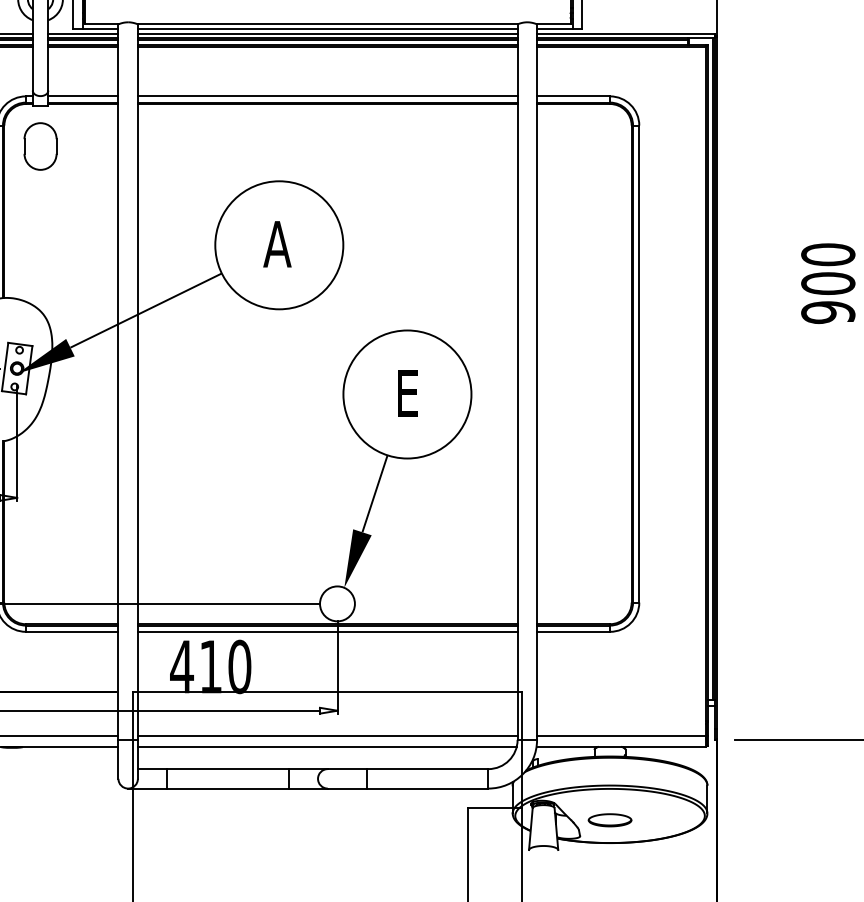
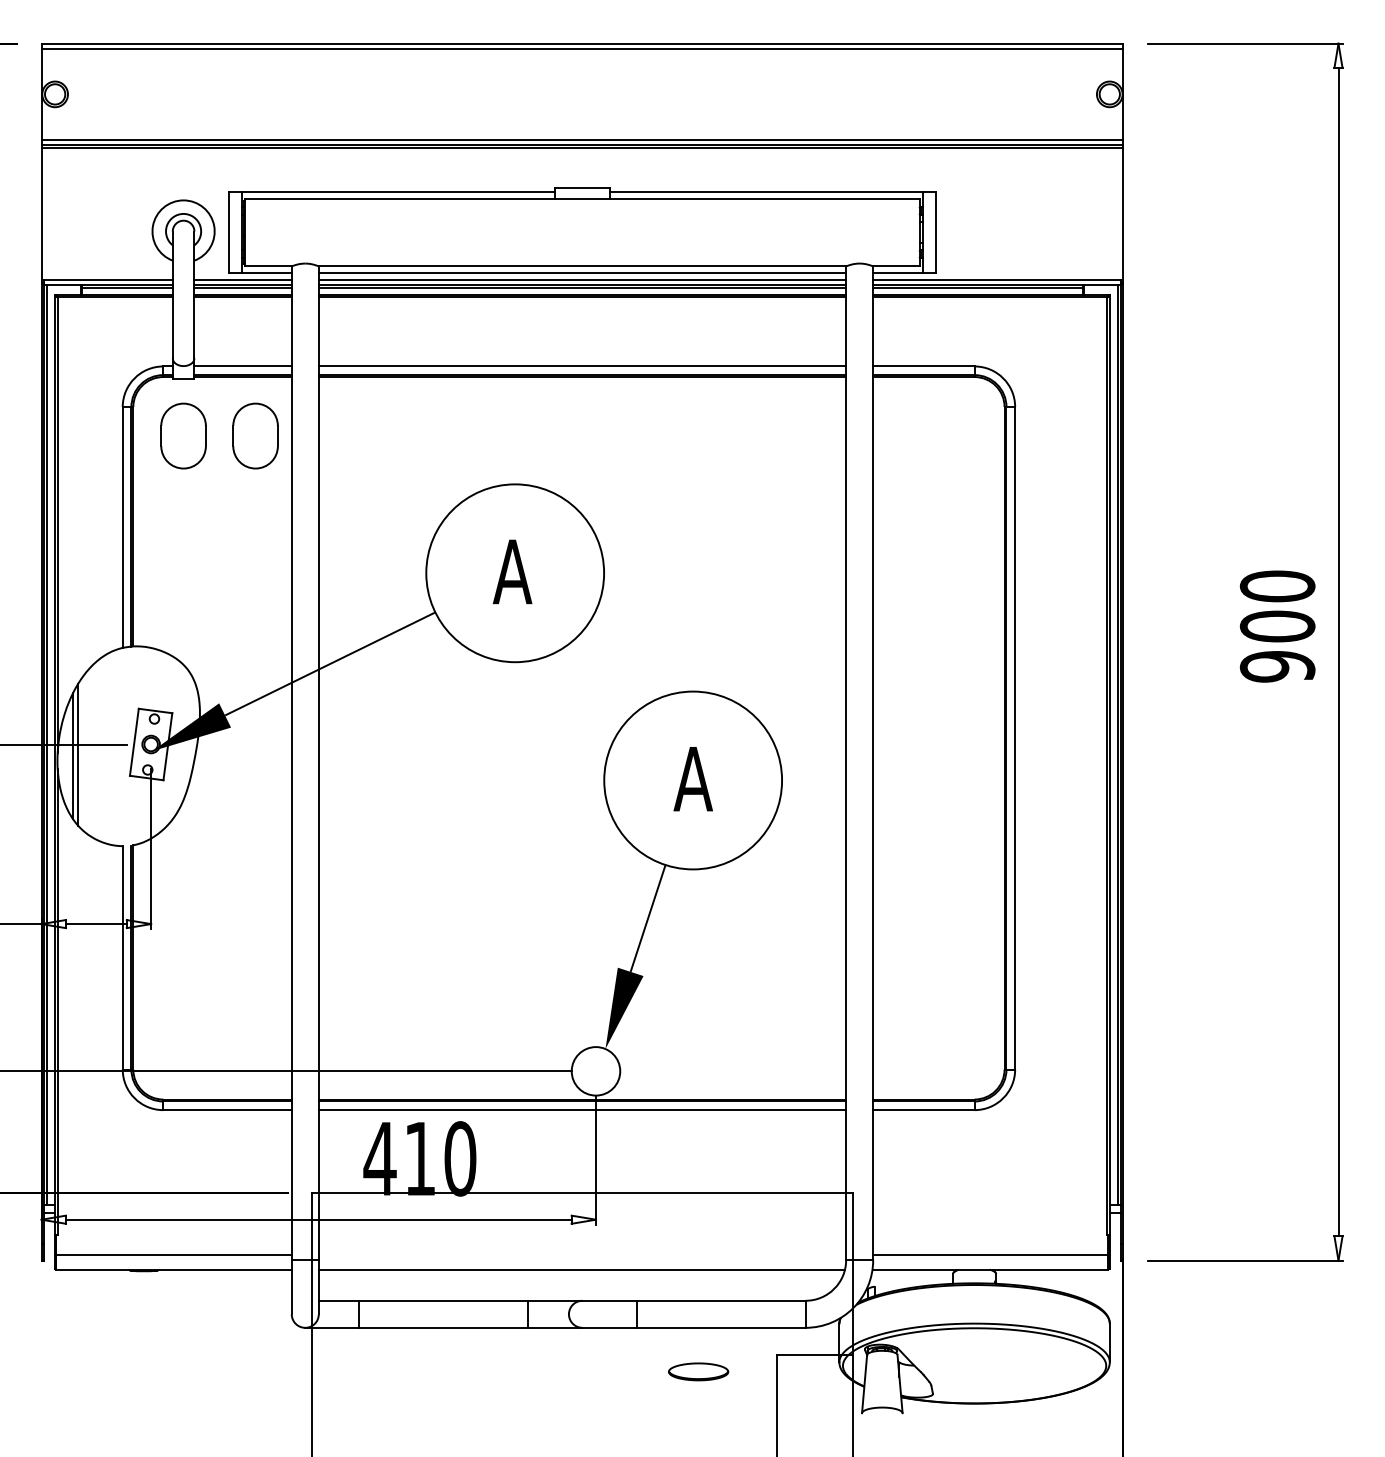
part: (92, 146) -> (255, 435), added
text: (406, 393) -> (692, 779), E -> A
line: (327, 735) -> (582, 1254), removed
part: (610, 820) -> (698, 1371), moved

